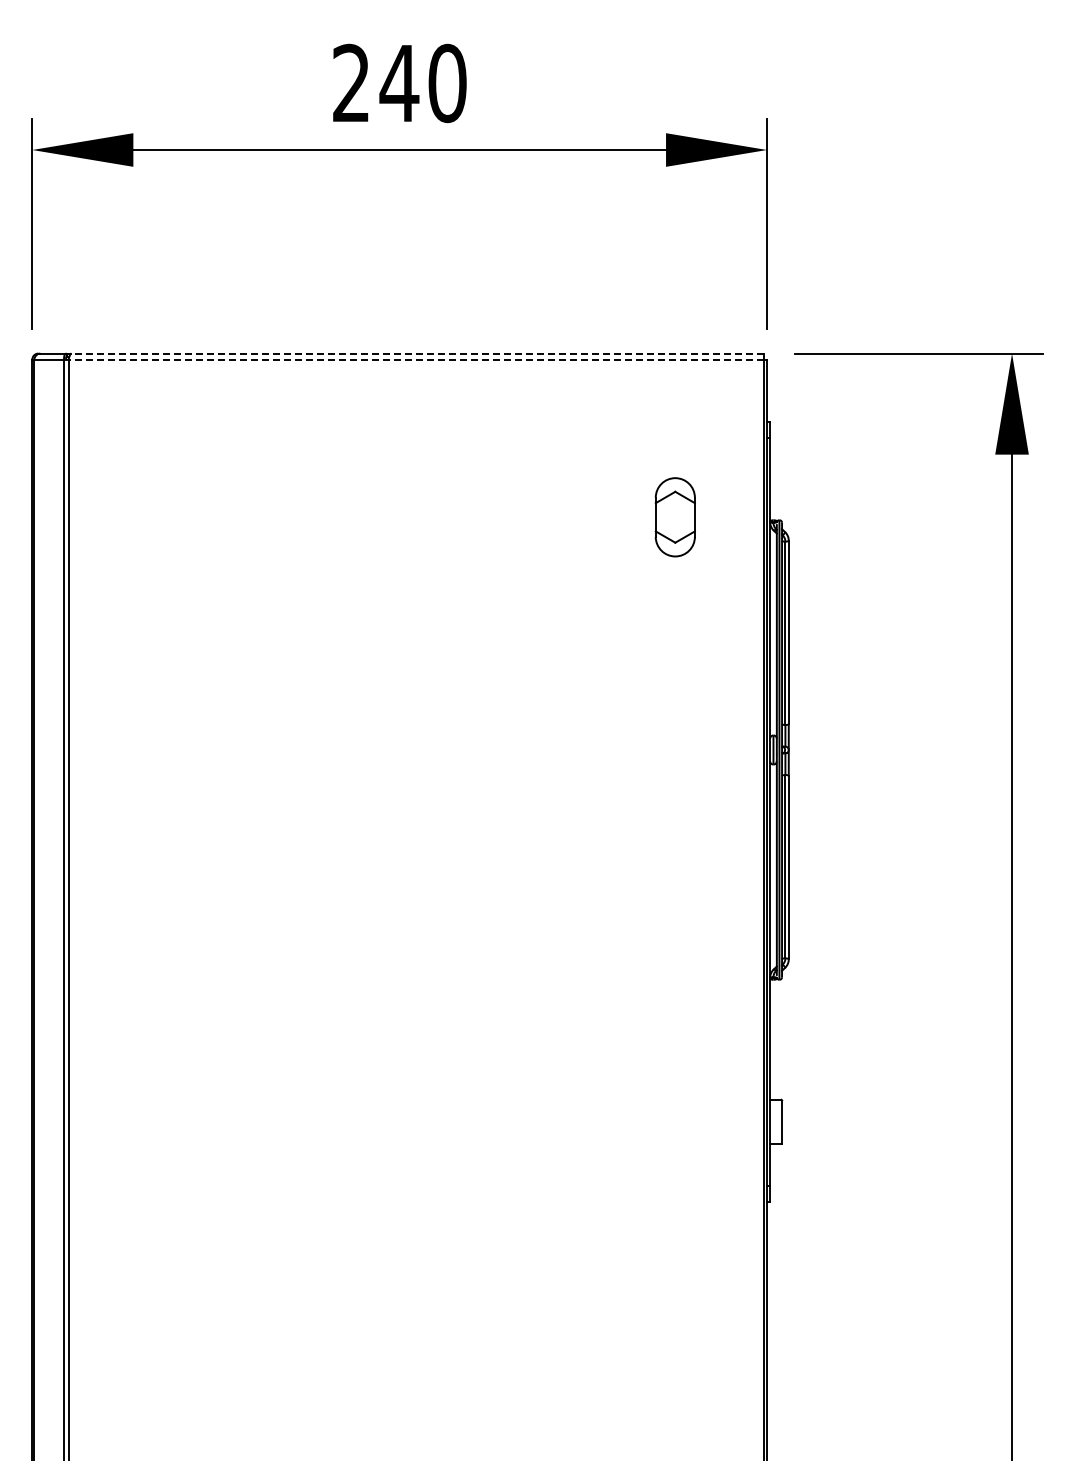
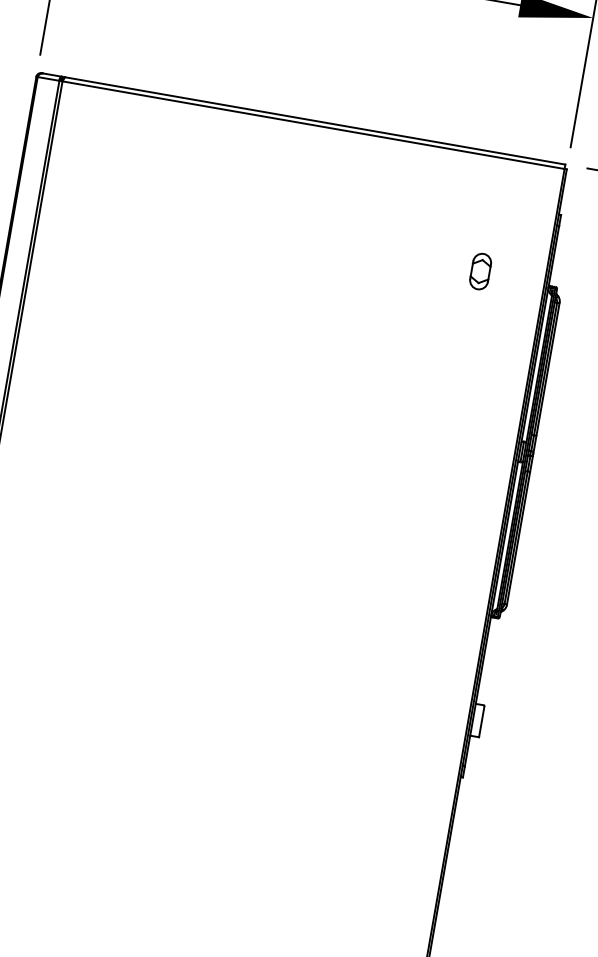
line: (417, 353) -> (315, 120), dashed -> solid
line: (416, 359) -> (313, 125), dashed -> solid
part: (674, 517) -> (480, 271), size x0.62

